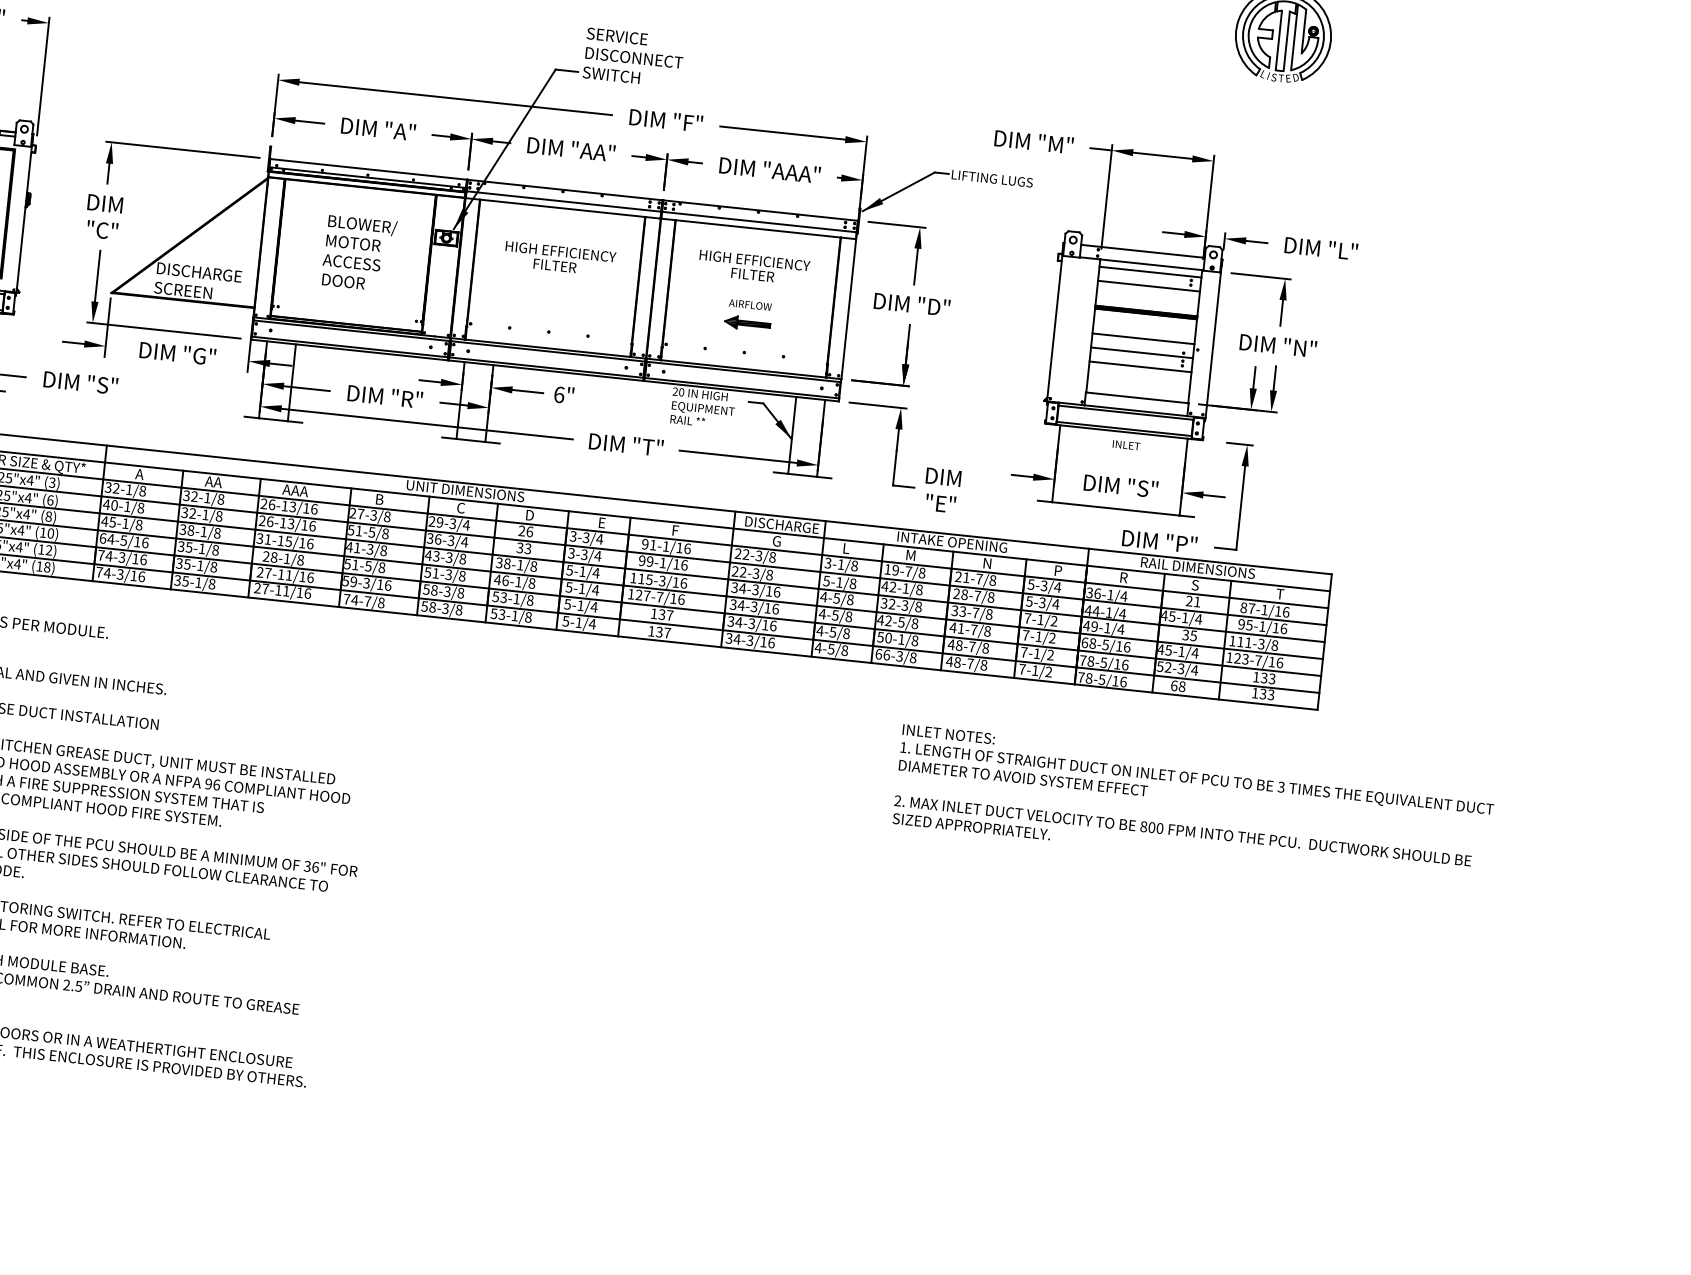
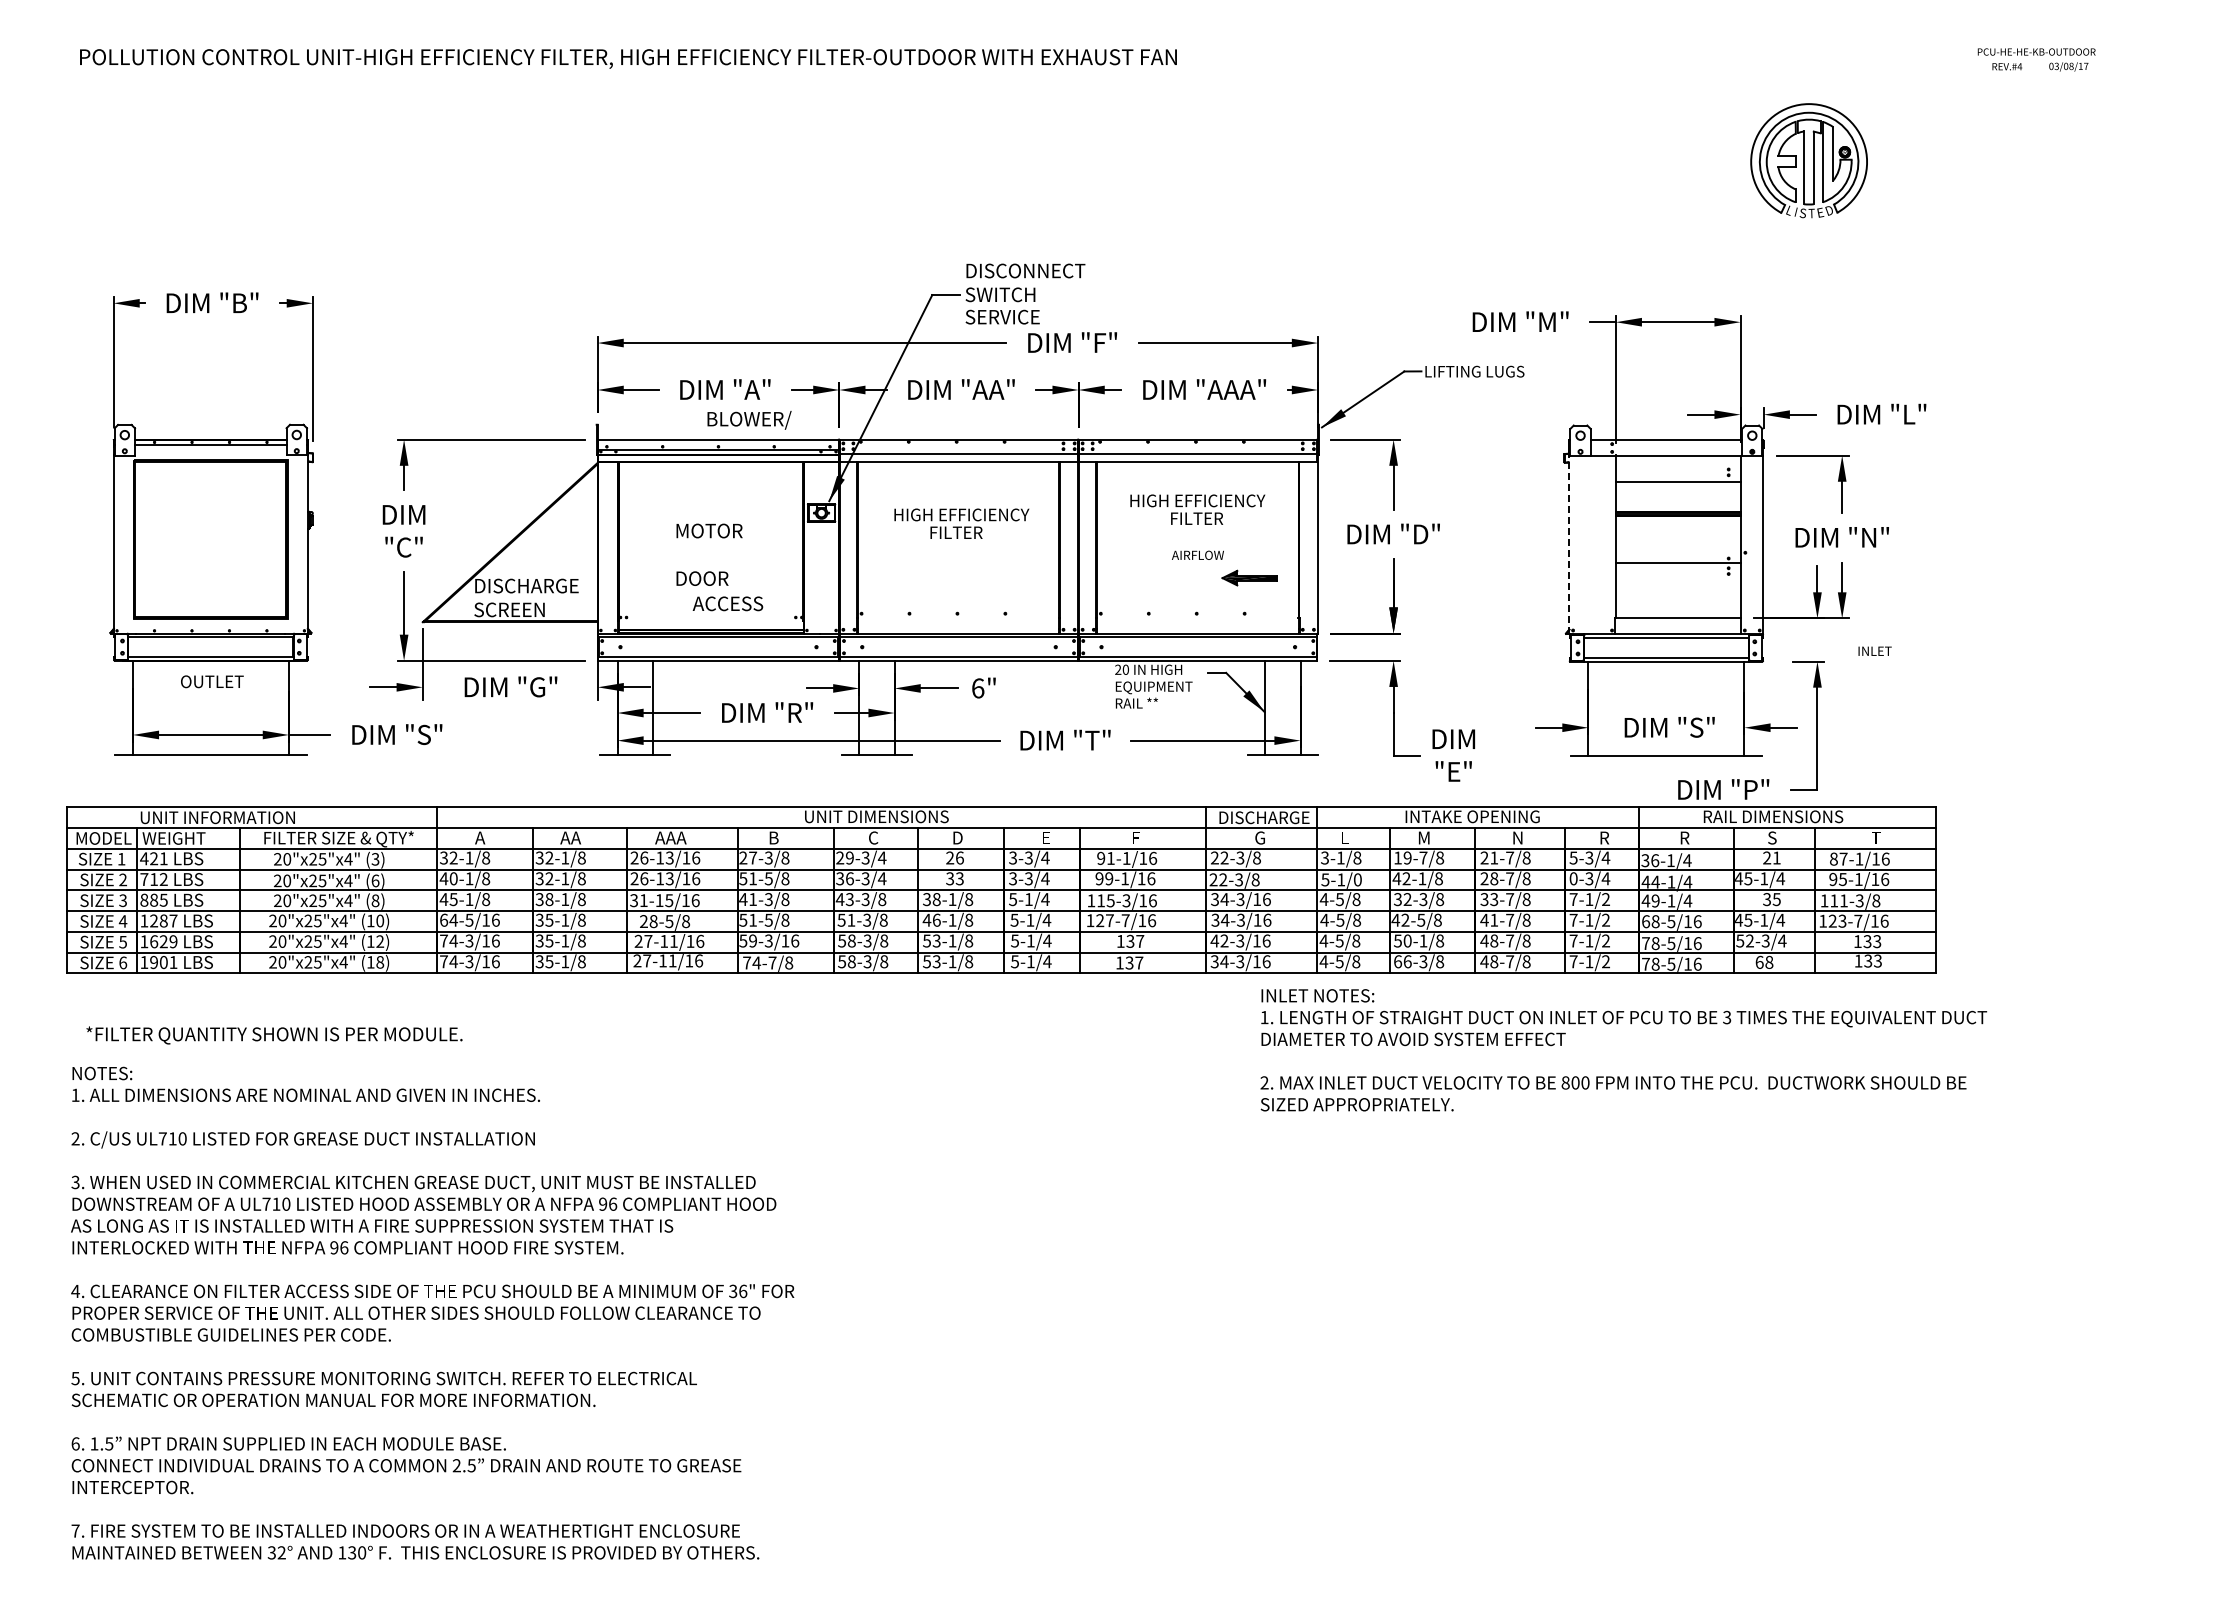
text: (617, 35) -> (1002, 316), moved
text: (362, 225) -> (749, 420), moved
text: (351, 262) -> (727, 603), moved
line: (1149, 271) -> (1677, 464), removed
part: (747, 323) -> (1249, 577), moved
line: (1054, 328) -> (1569, 544), solid -> dashed
line: (1142, 338) -> (1677, 546), removed
line: (1140, 366) -> (1677, 580), removed
text: (1126, 444) -> (1874, 650), moved
text: (287, 558) -> (669, 921), 28-1/8 -> 28-5/8
text: (1059, 571) -> (1605, 838), P -> R
text: (852, 583) -> (1357, 879), 5-1/8 -> 5-1/0
text: (1029, 601) -> (1573, 878), 5-3/4 -> 0-3/4
text: (734, 621) -> (1219, 940), 34-3/16 -> 42-3/16
text: (1193, 805) -> (1623, 1050), moved

